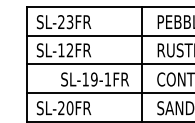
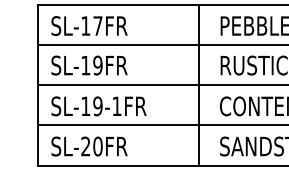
text: (65, 21) -> (91, 25), SL-23FR -> SL-17FR
text: (69, 50) -> (97, 65), SL-12FR -> SL-19FR
text: (94, 79) -> (98, 106), moved

